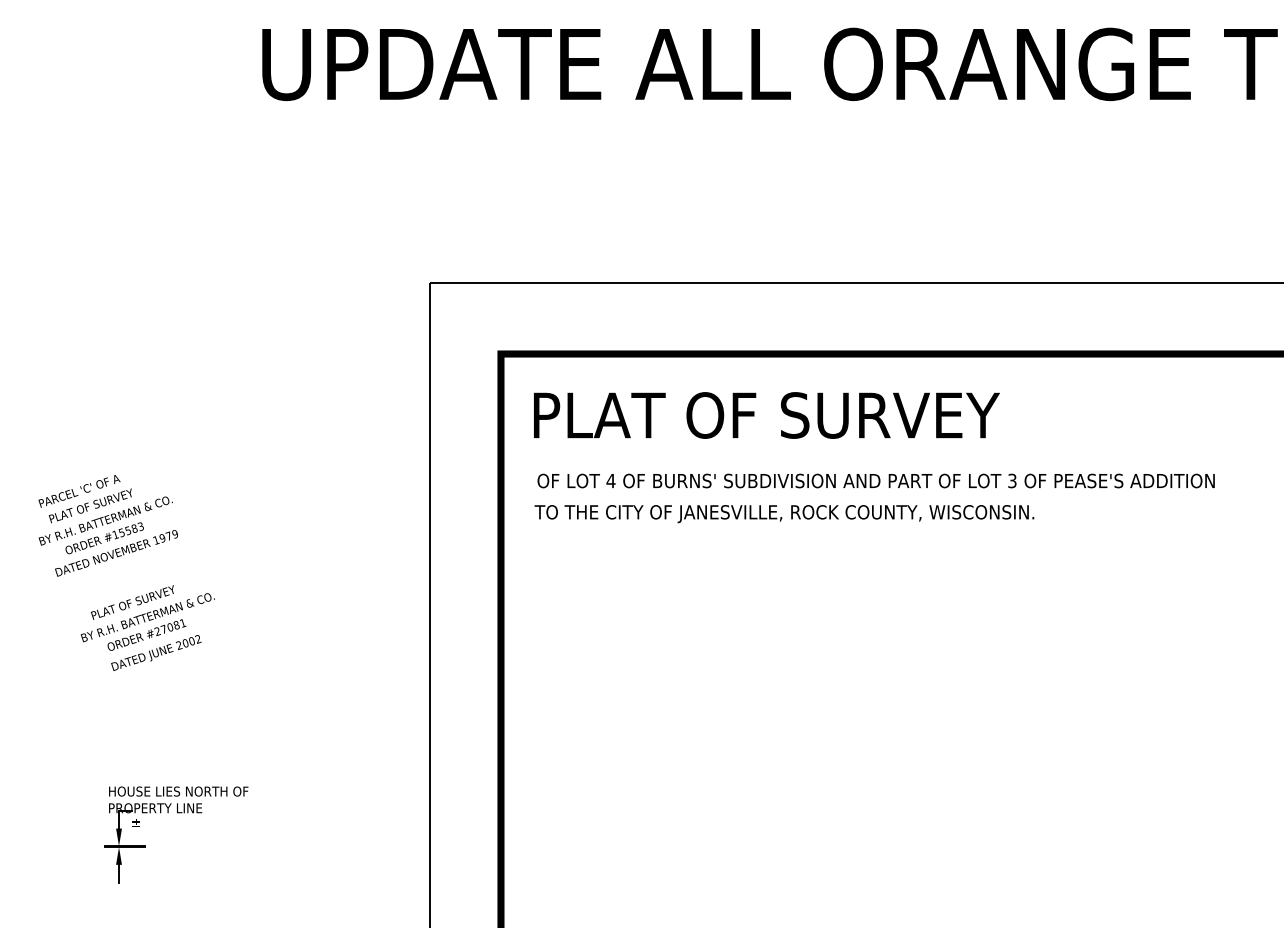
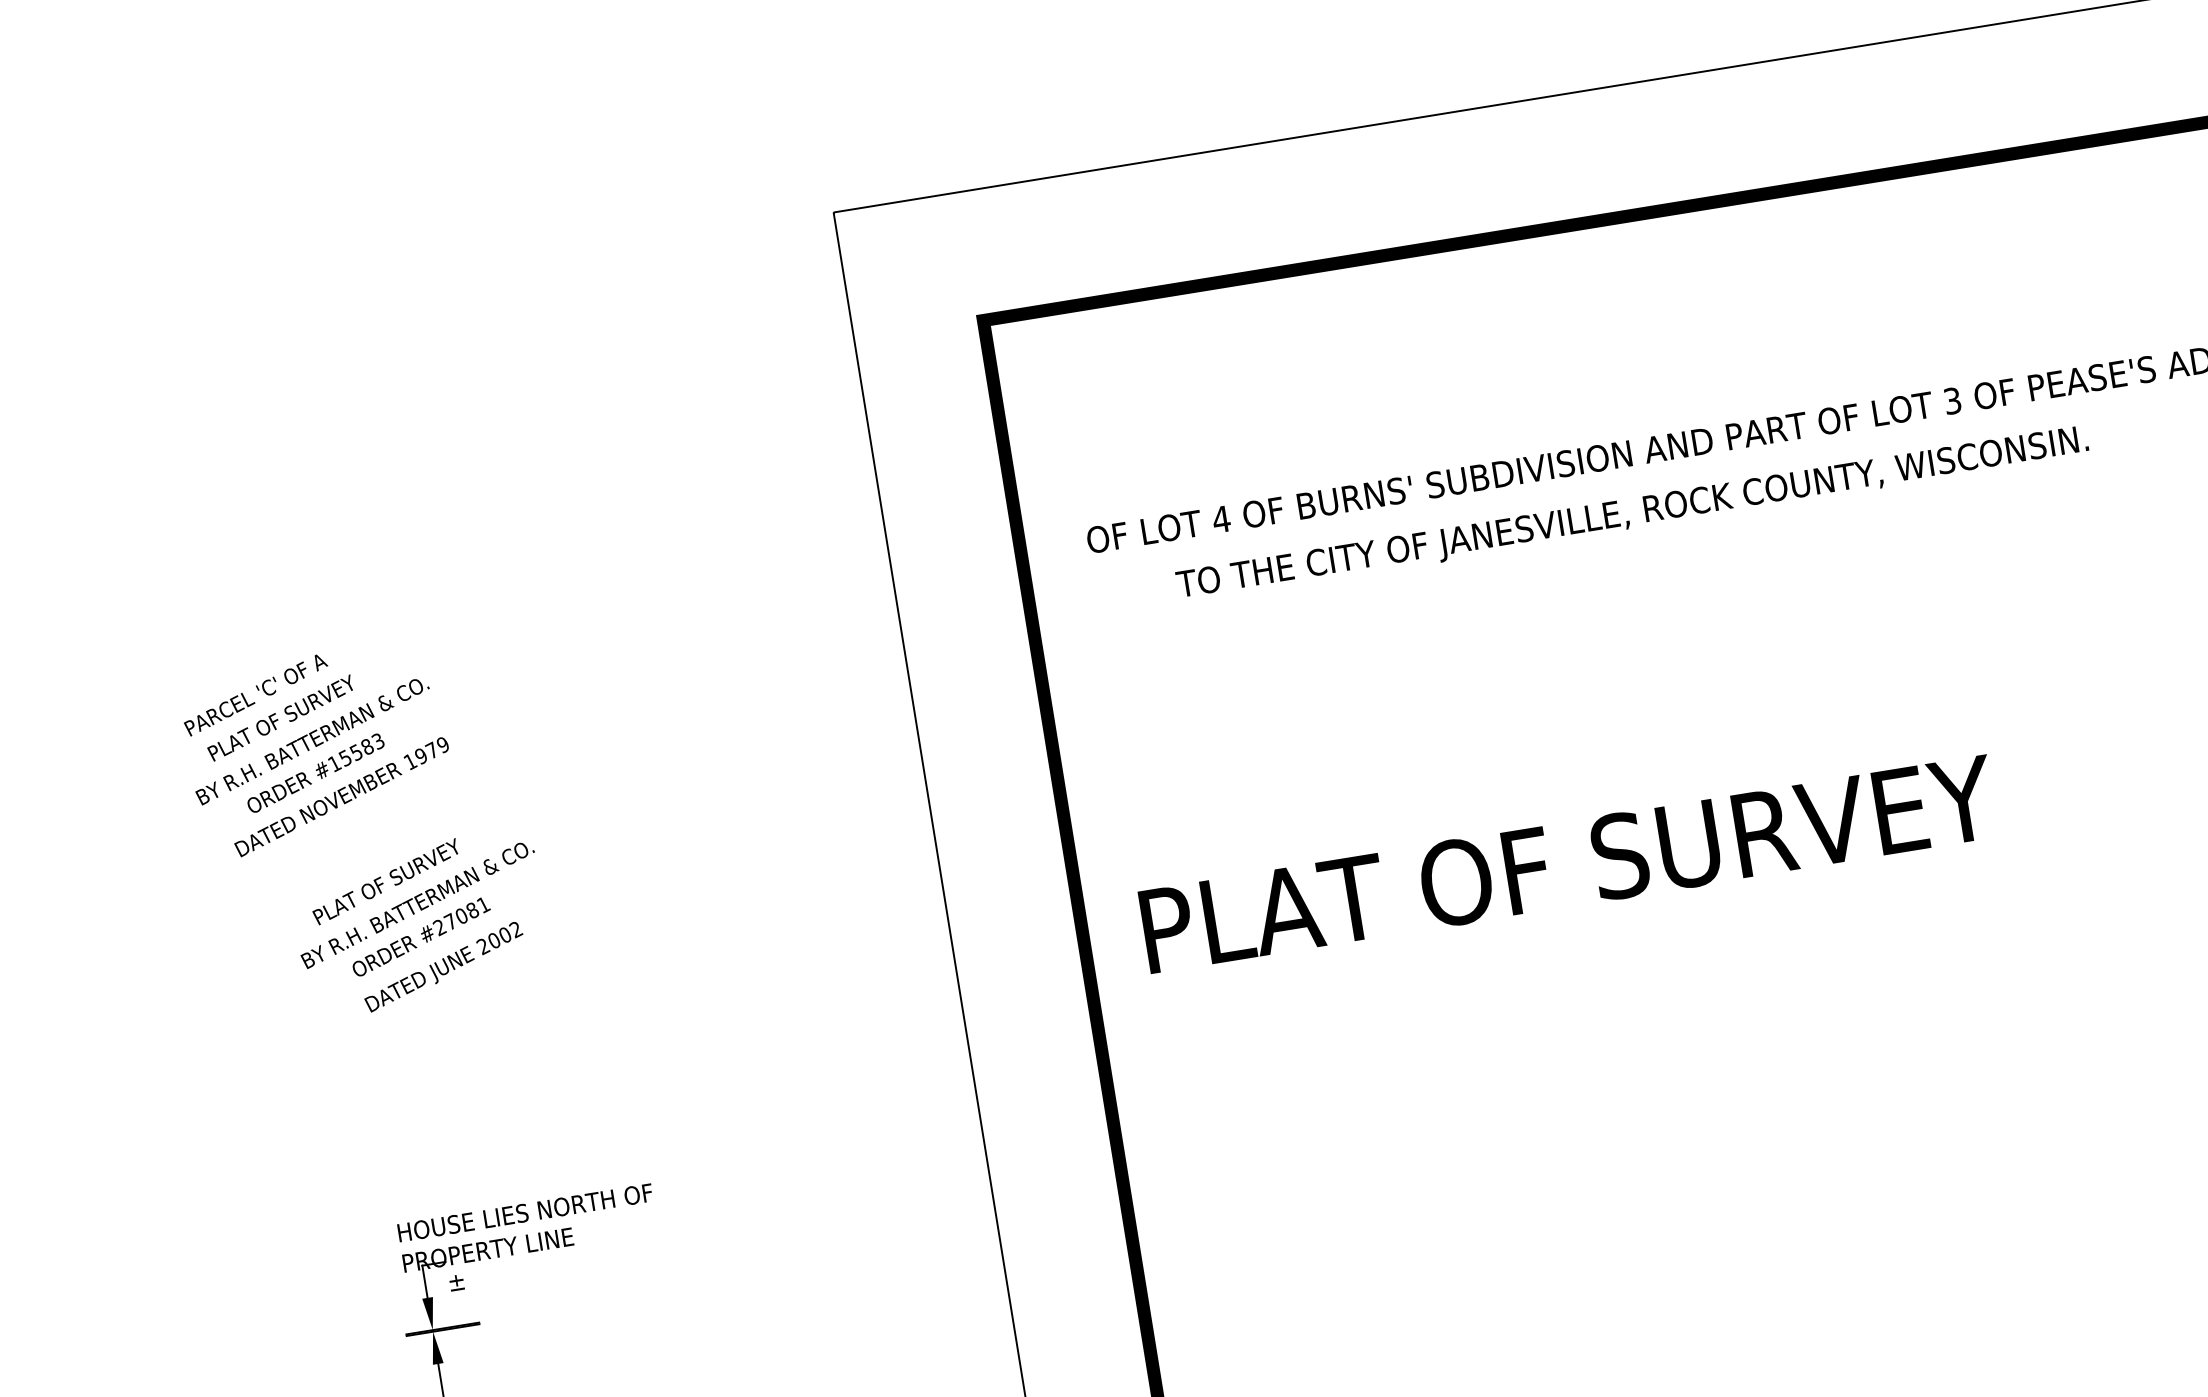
text: (766, 415) -> (1567, 864), moved
text: (784, 514) -> (1632, 515), moved

